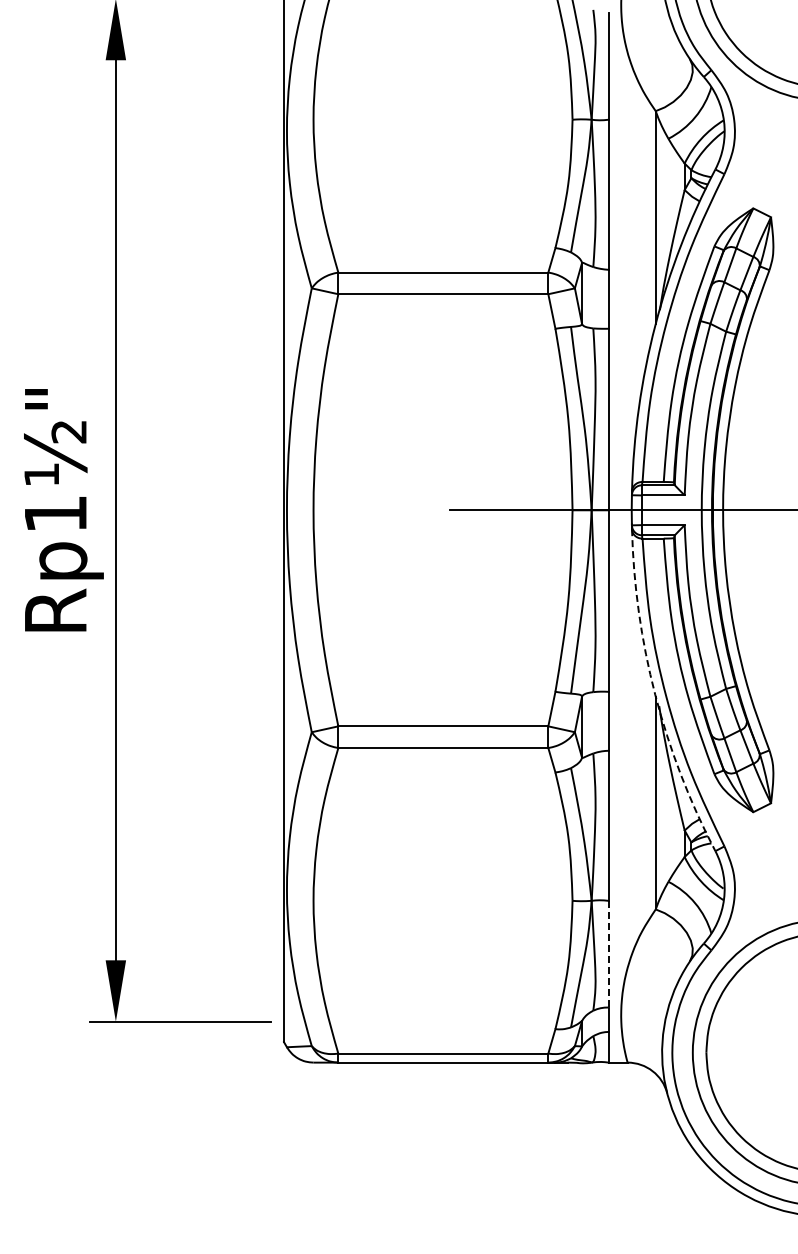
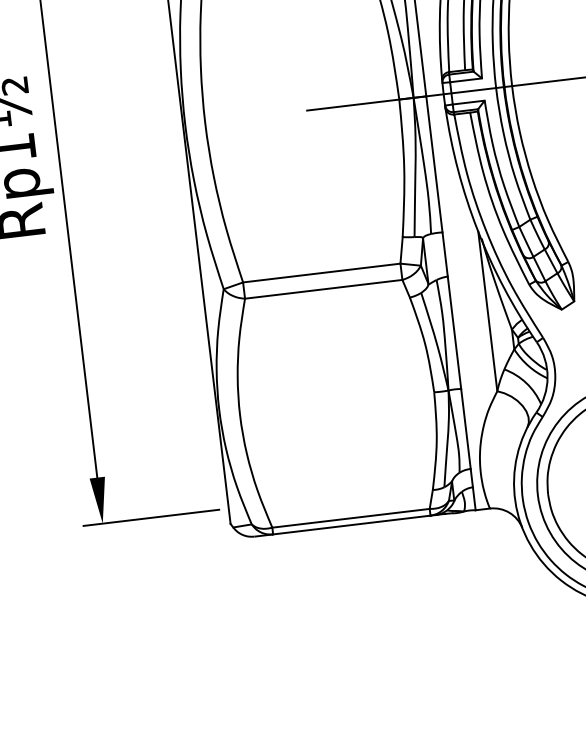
arc: (655, 694) -> (477, 230), dashed -> solid
line: (608, 954) -> (465, 429), dashed -> solid

